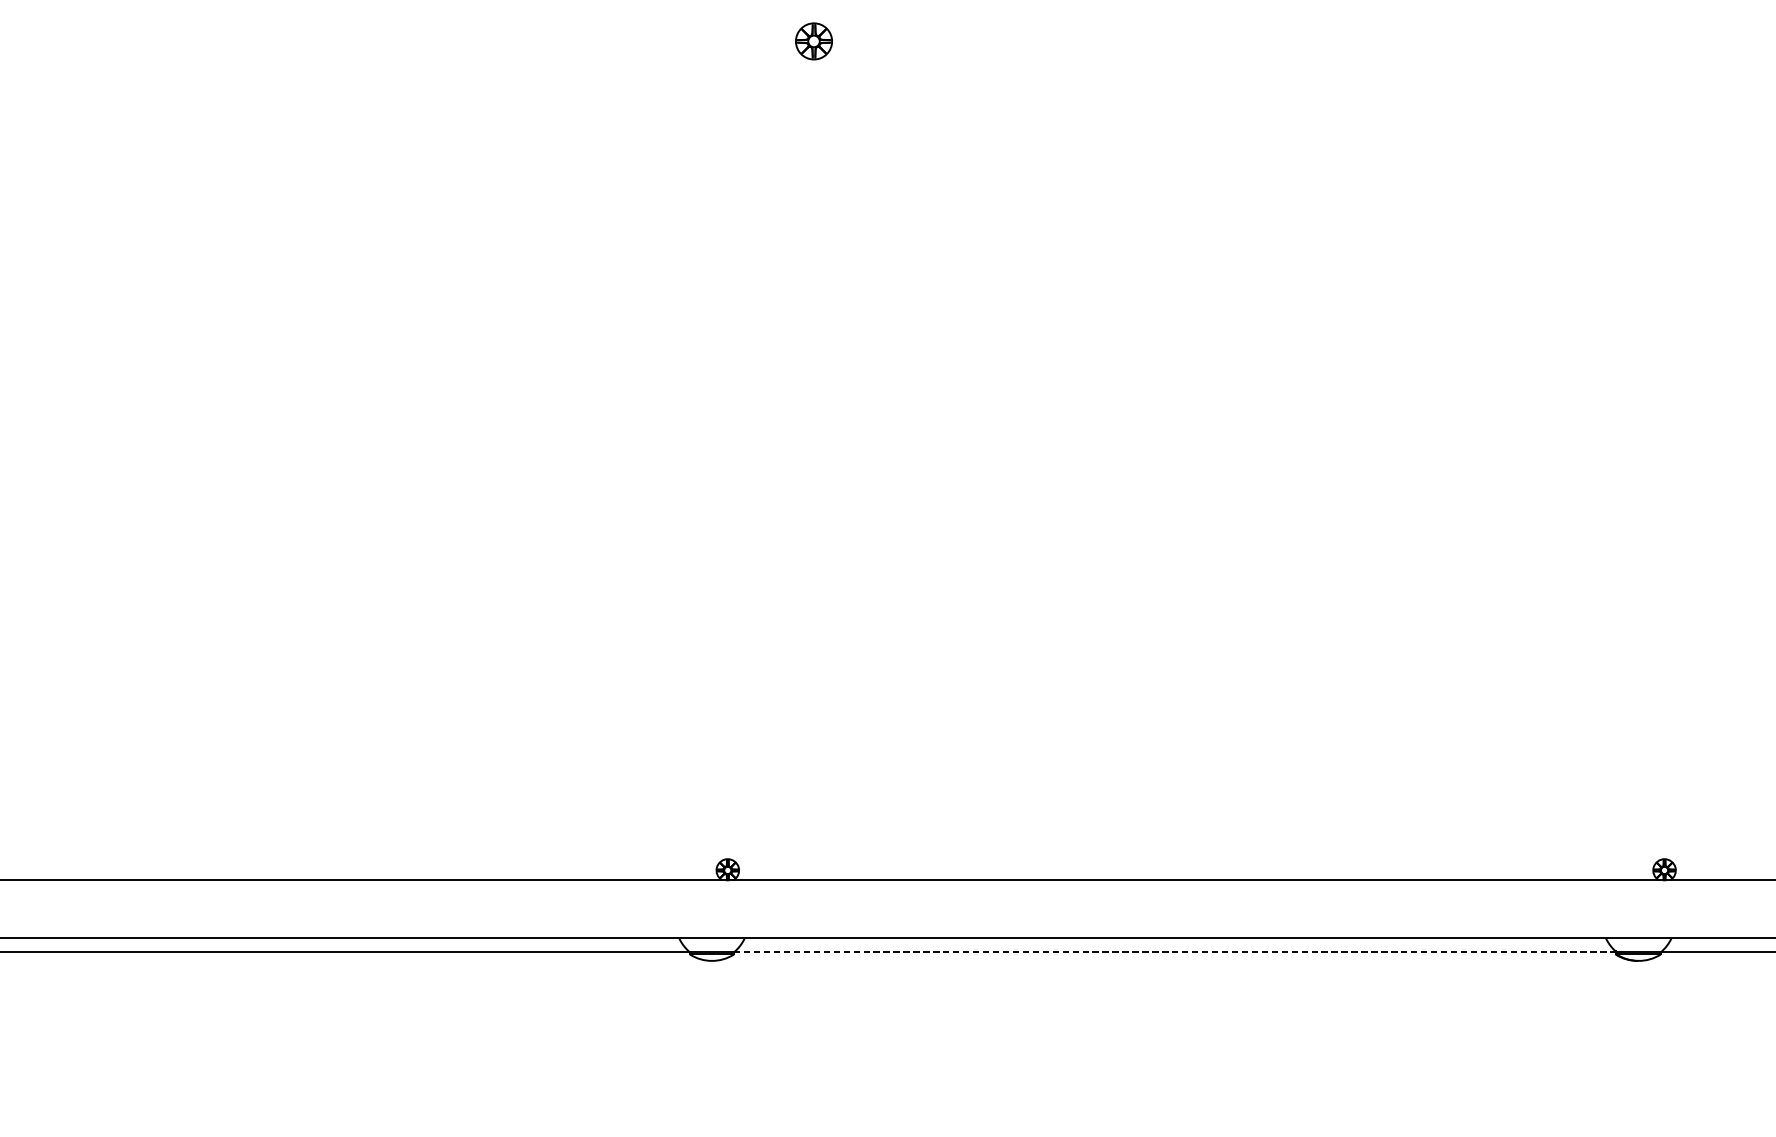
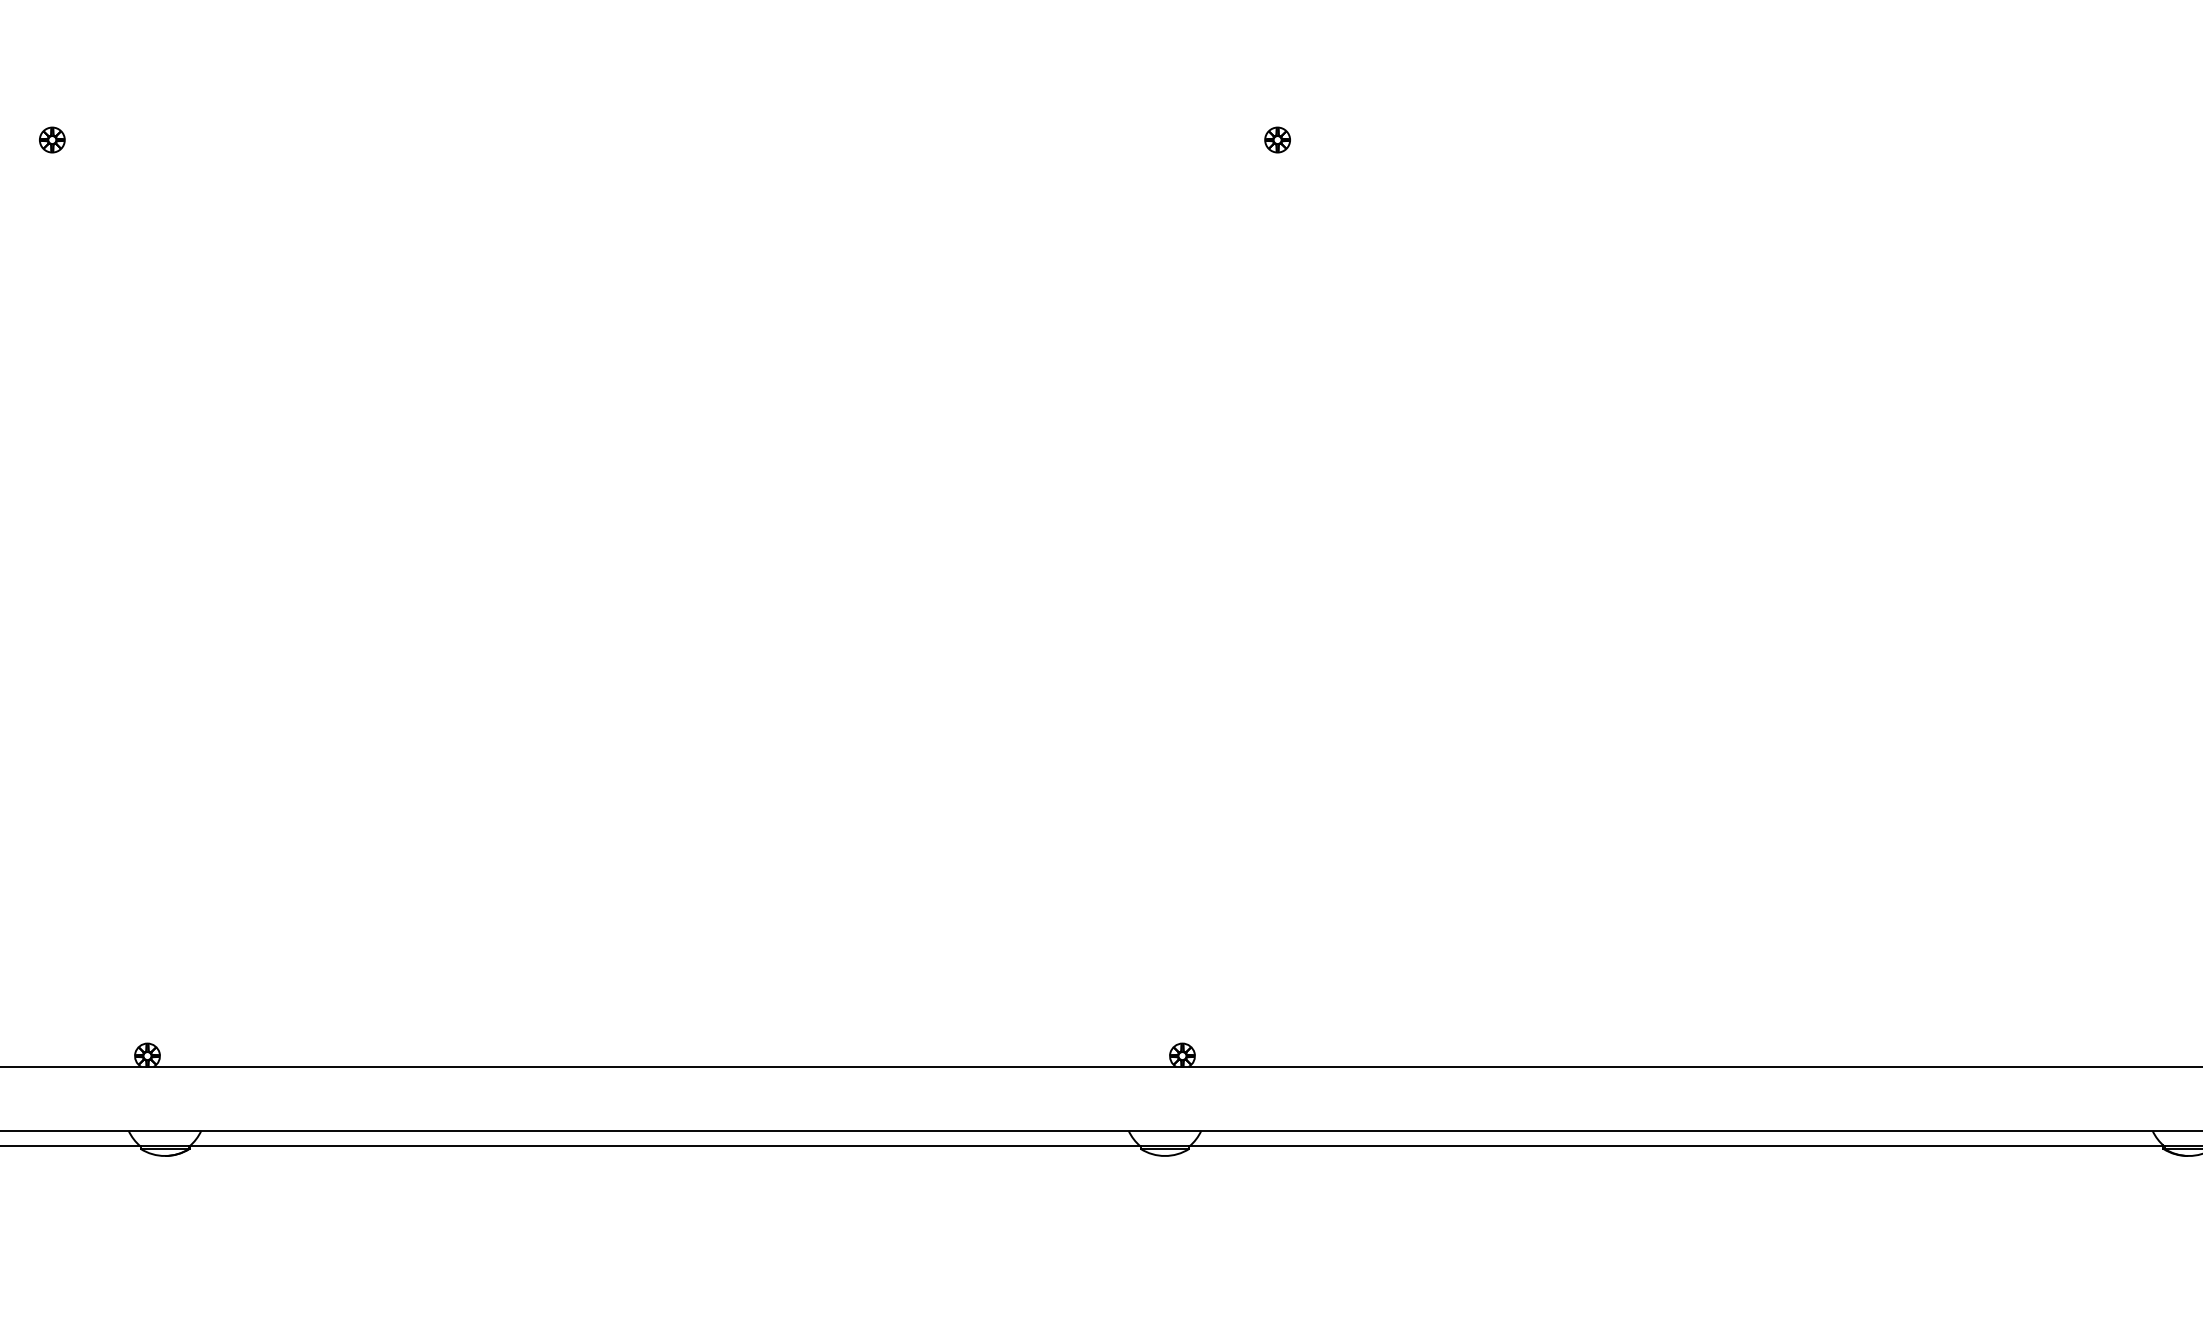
part: (813, 40) -> (1277, 139), size x0.62
line: (1174, 952) -> (1676, 1146), dashed -> solid

